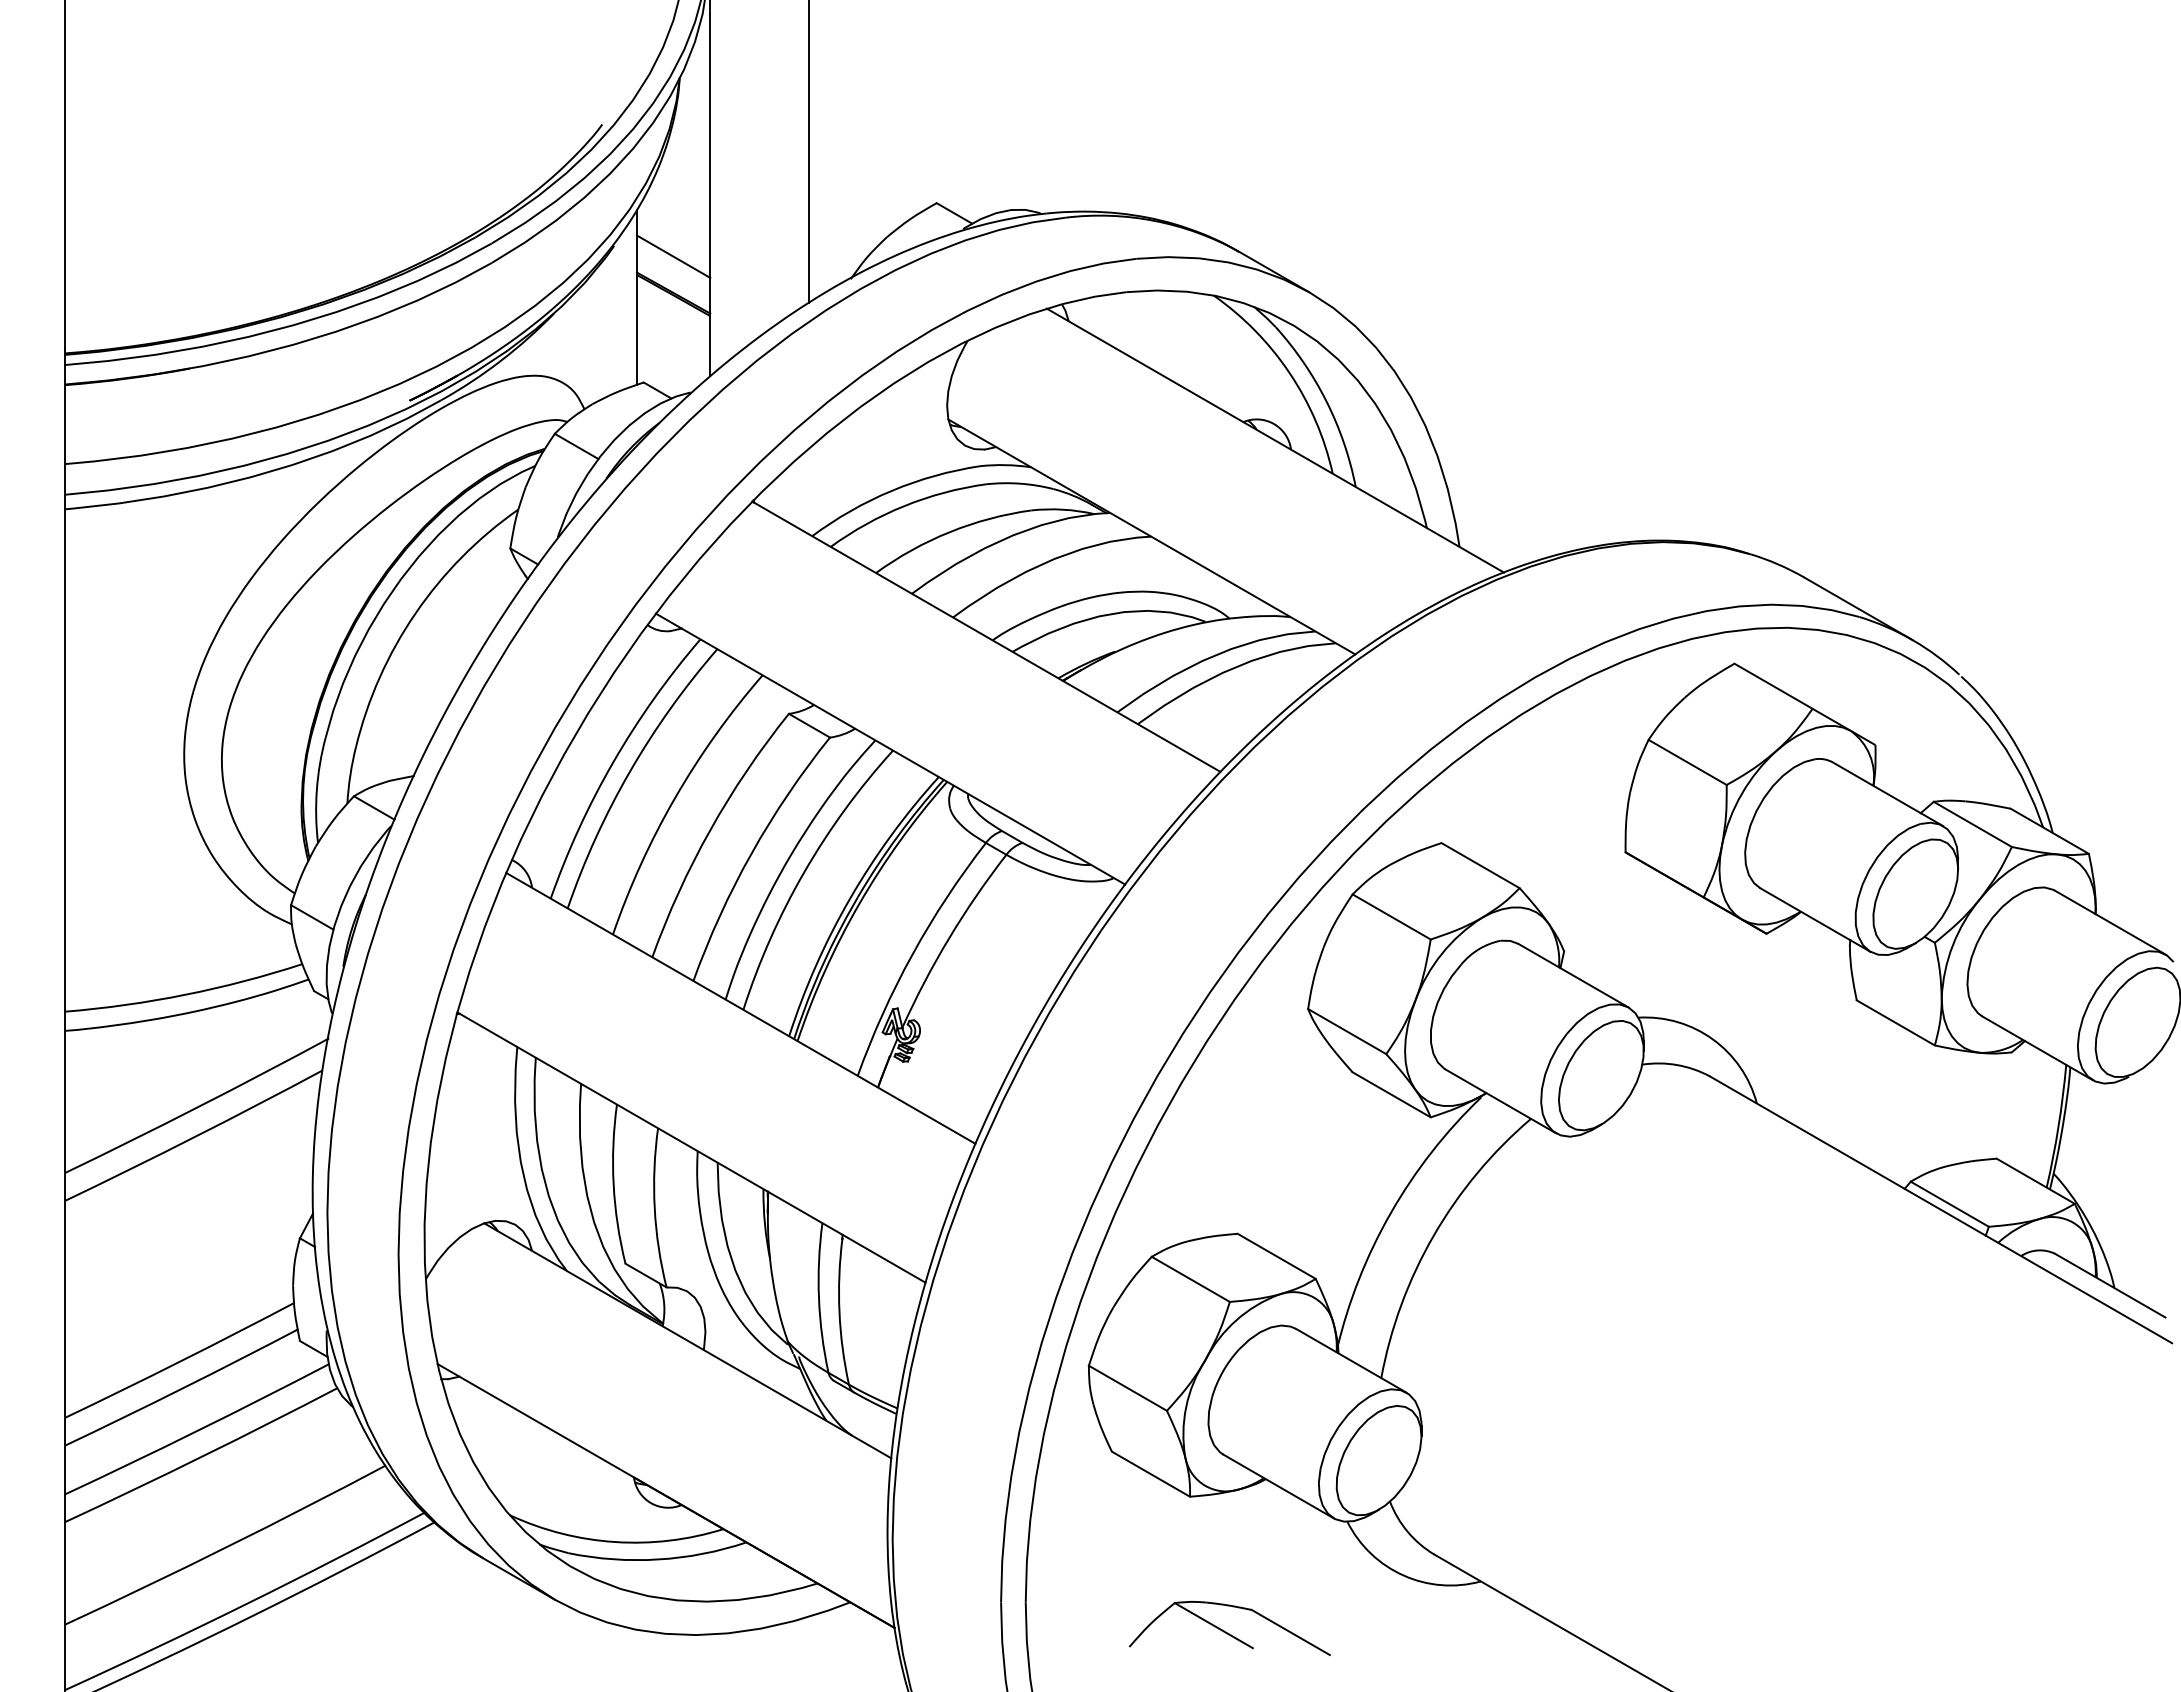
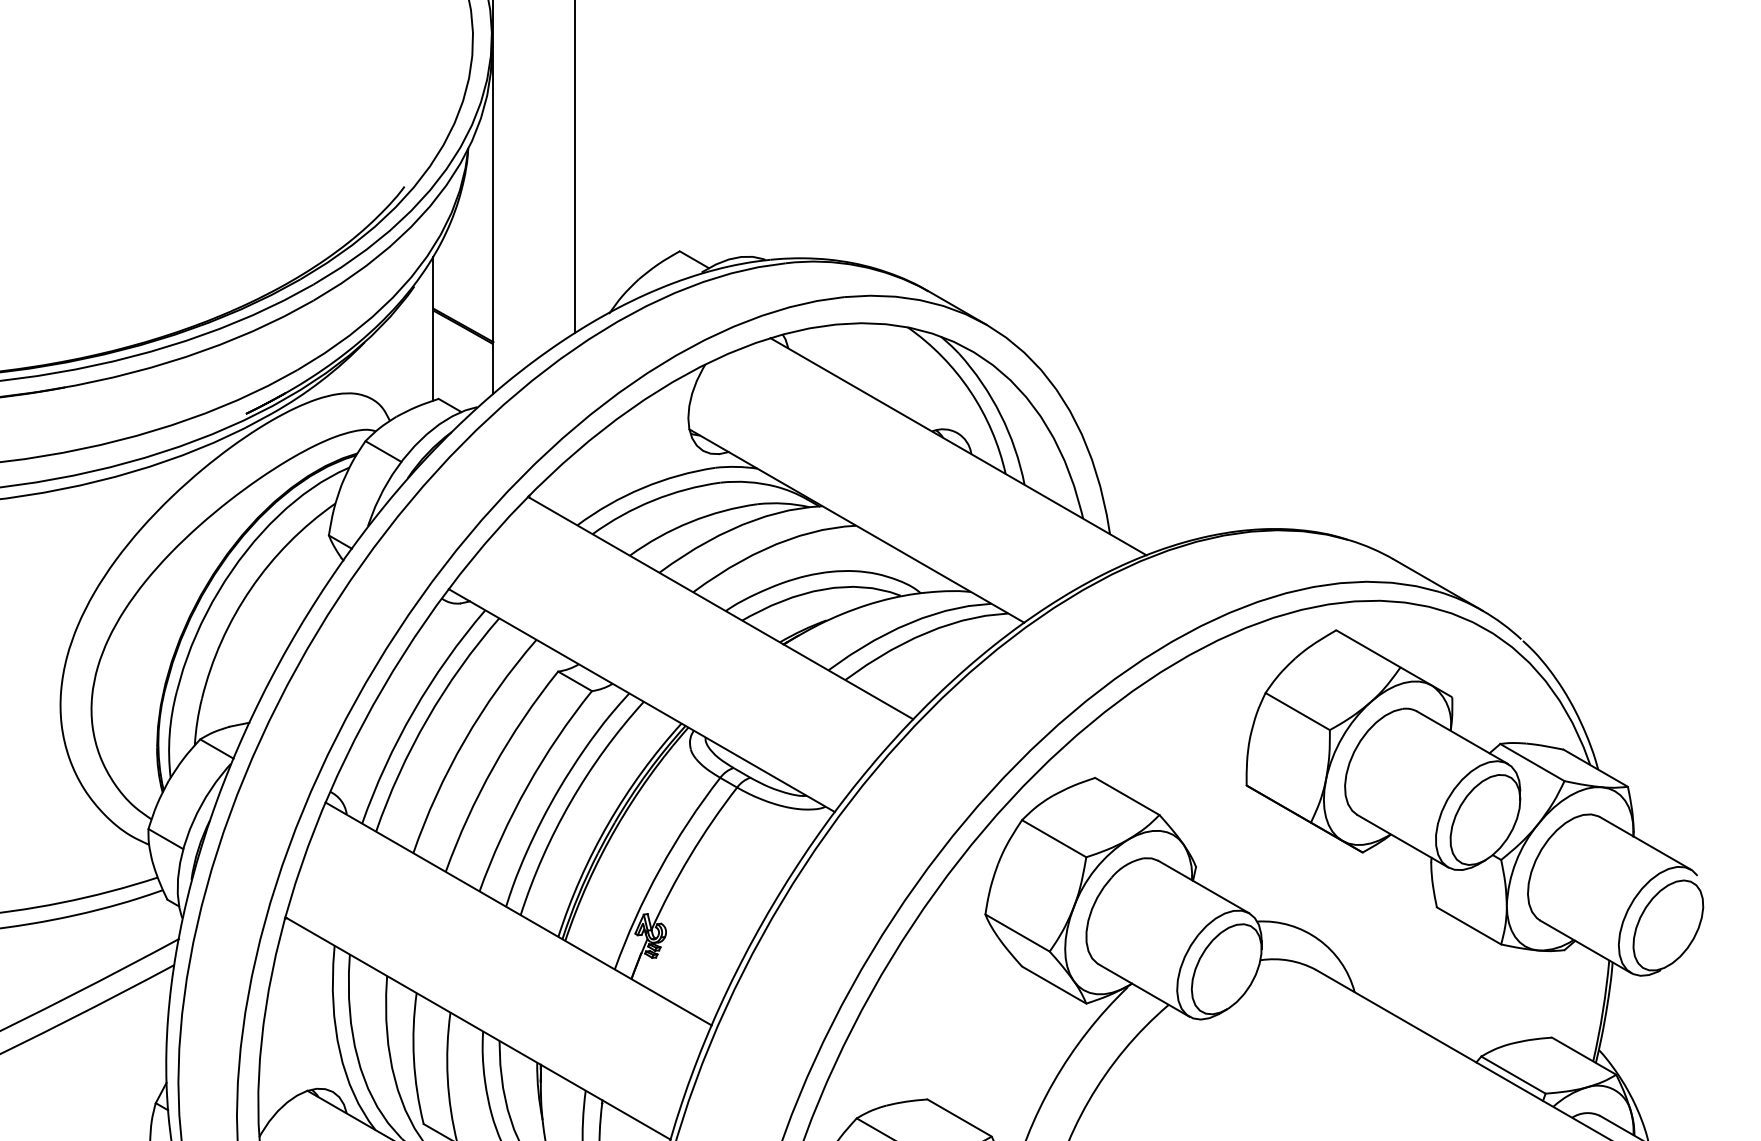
line: (673, 256) -> (463, 295), removed

